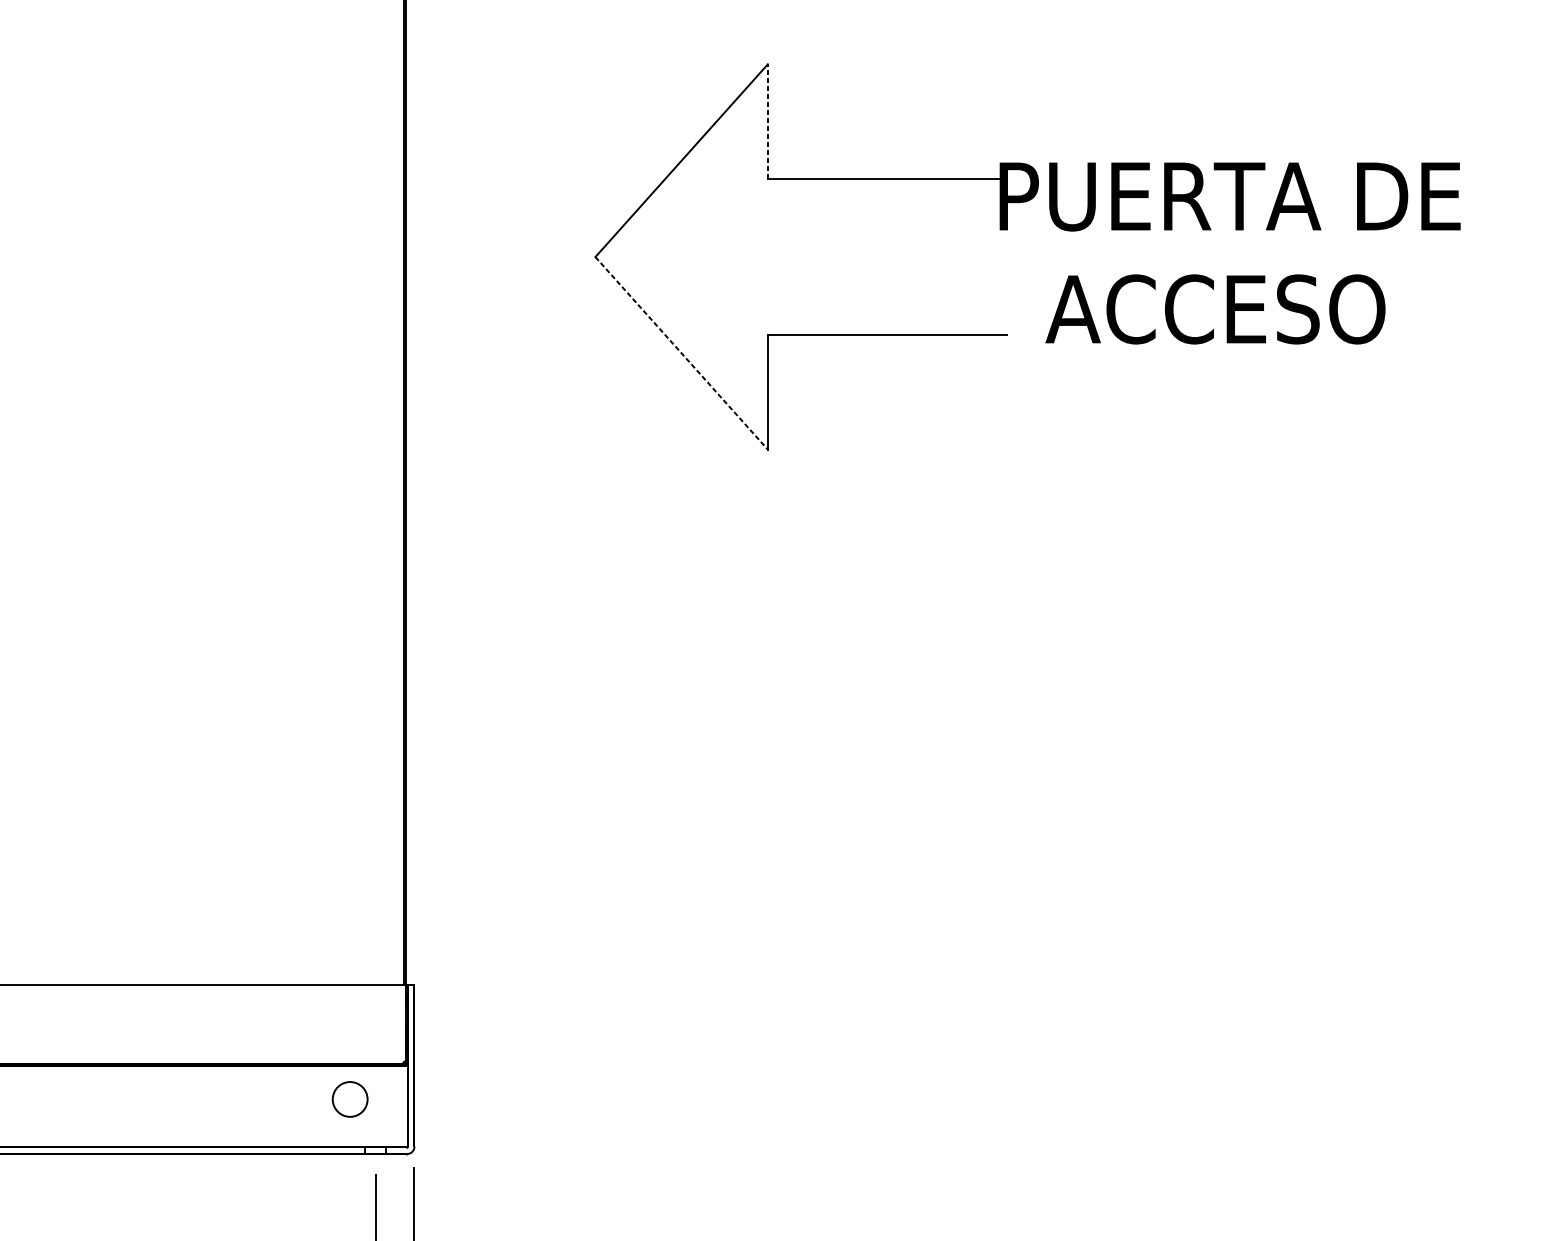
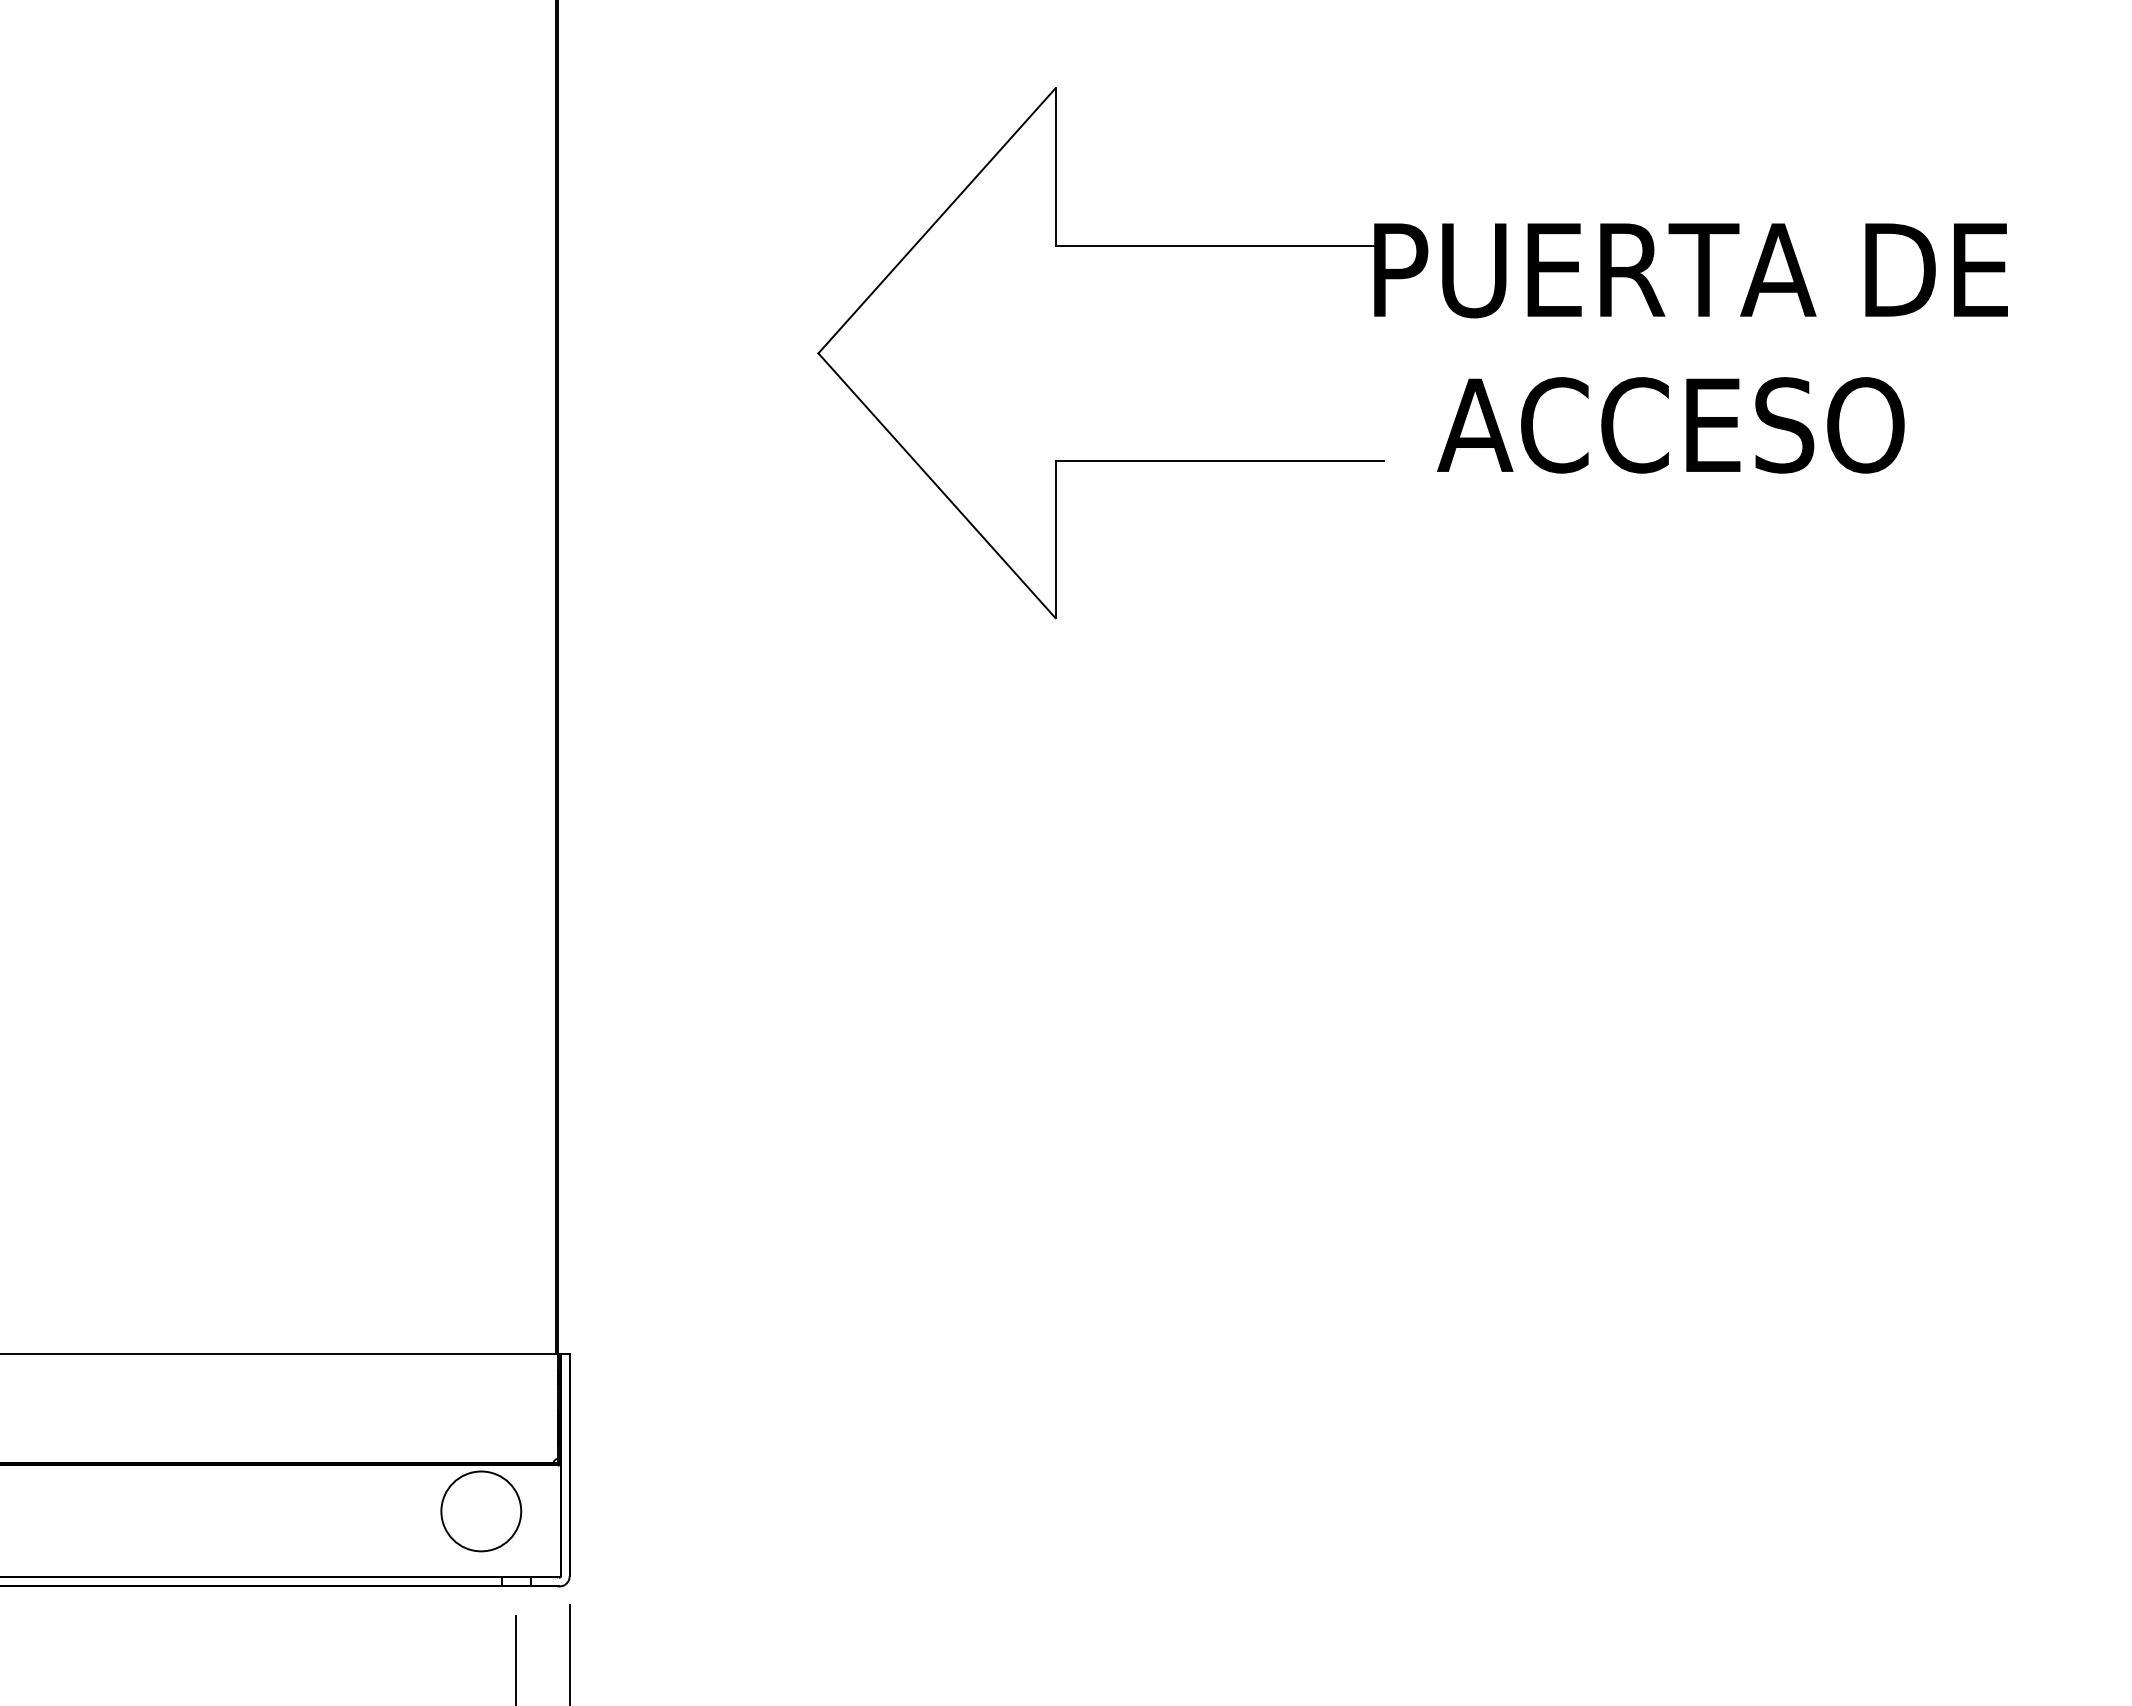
line: (767, 121) -> (1055, 167), dashed -> solid
line: (681, 353) -> (936, 485), dashed -> solid
circle: (350, 1099) -> (481, 1511), size x1.67

